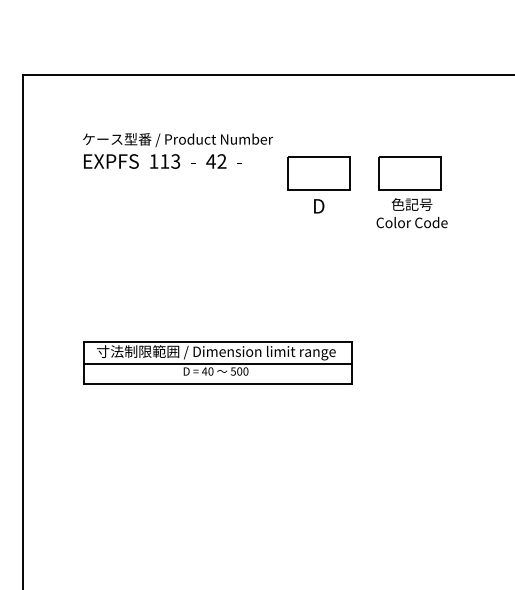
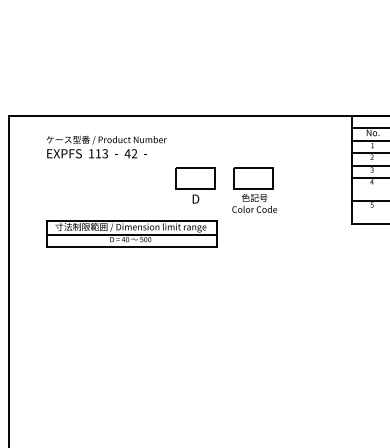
text: (177, 150) -> (106, 146), moved
part: (217, 361) -> (131, 233), moved

